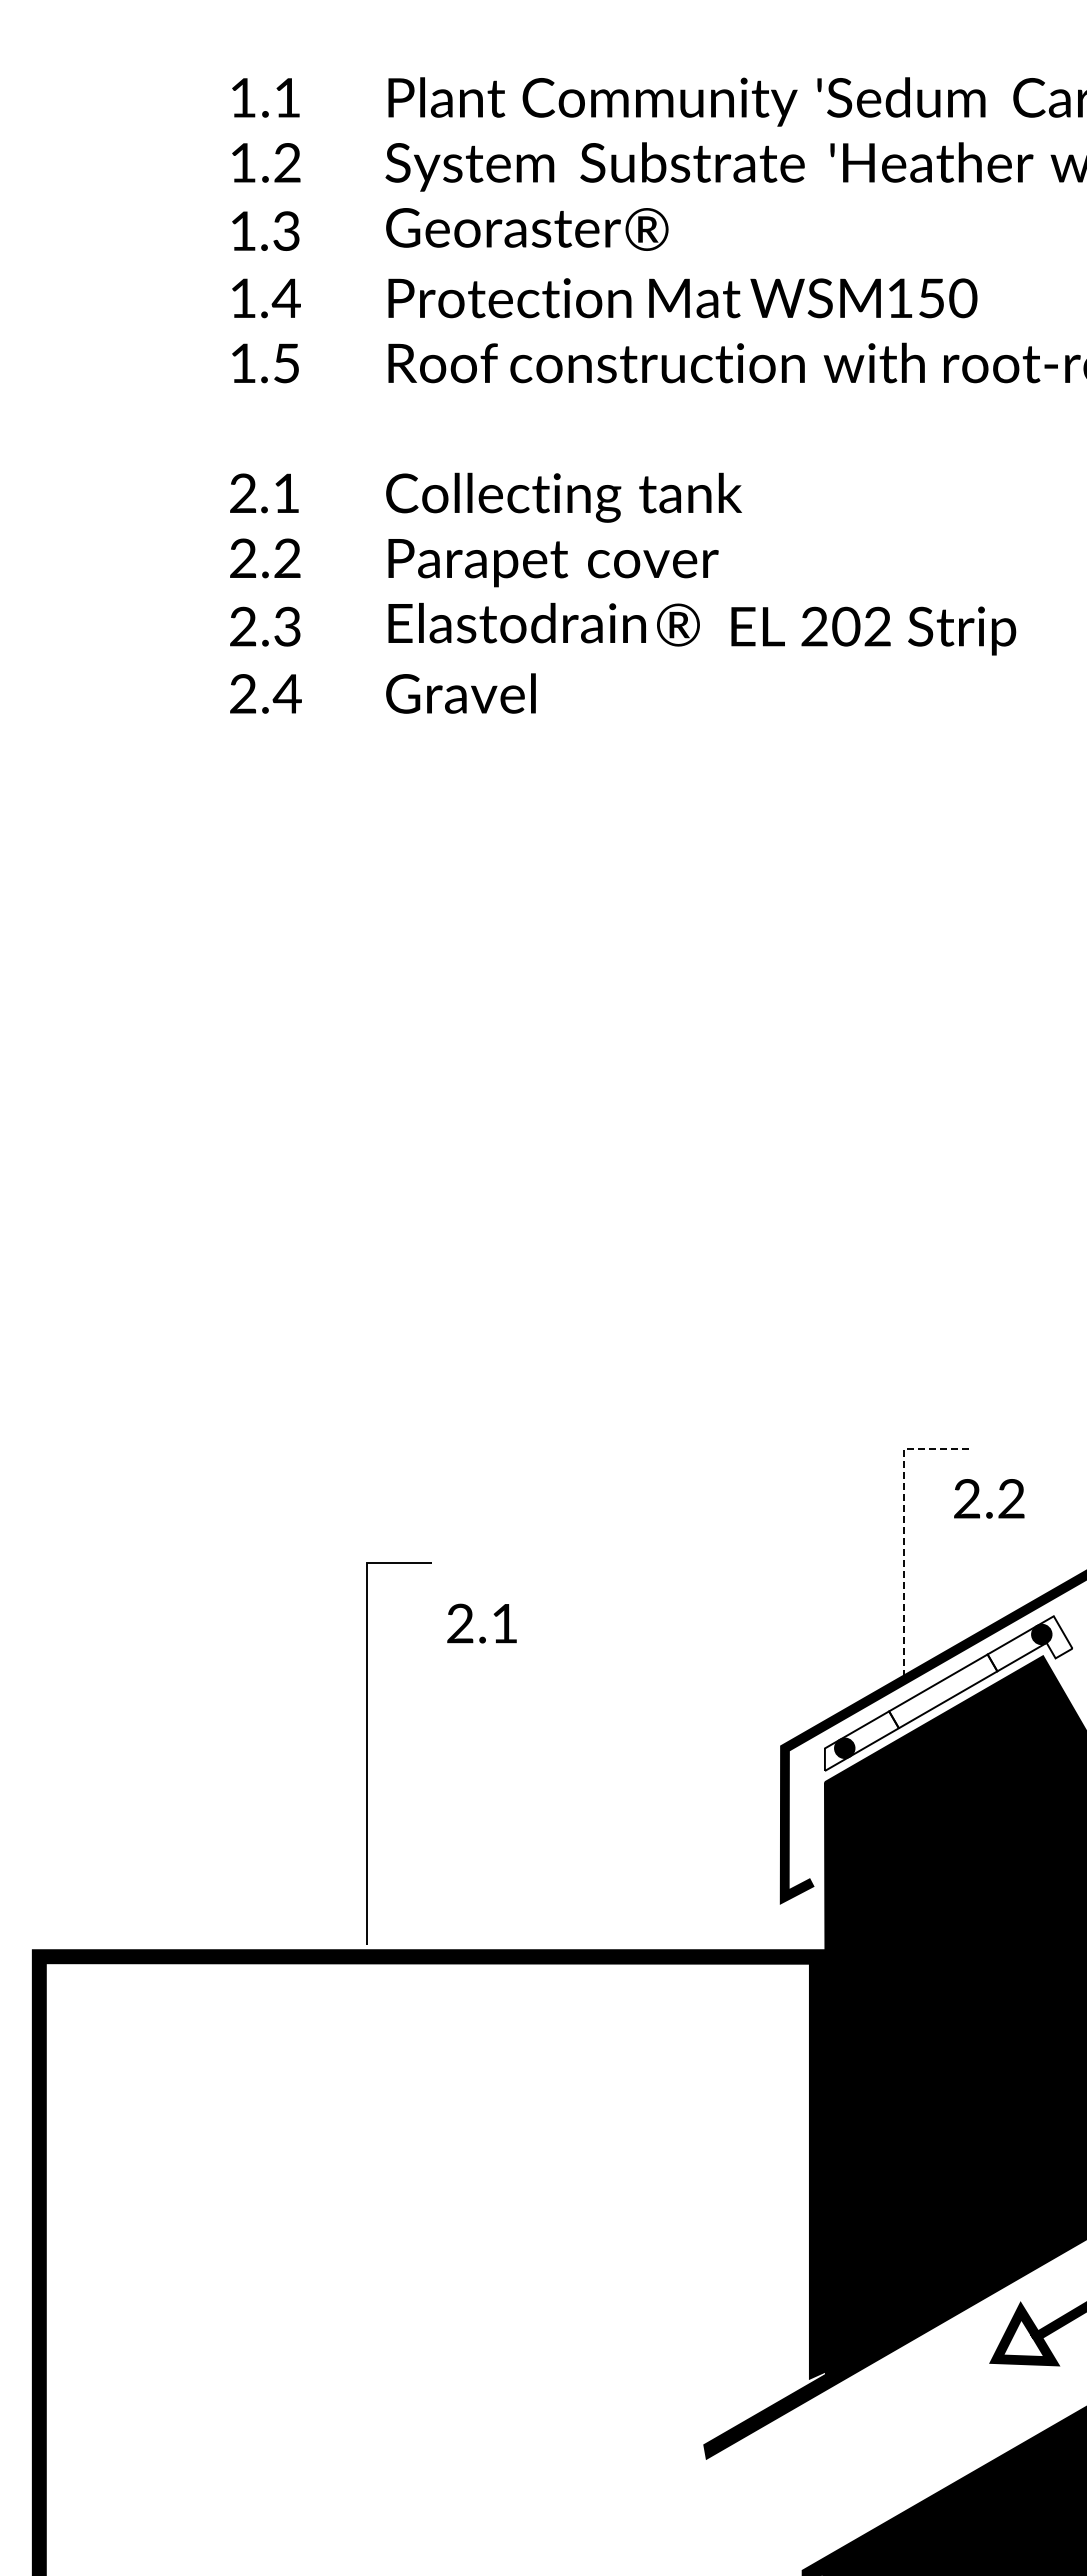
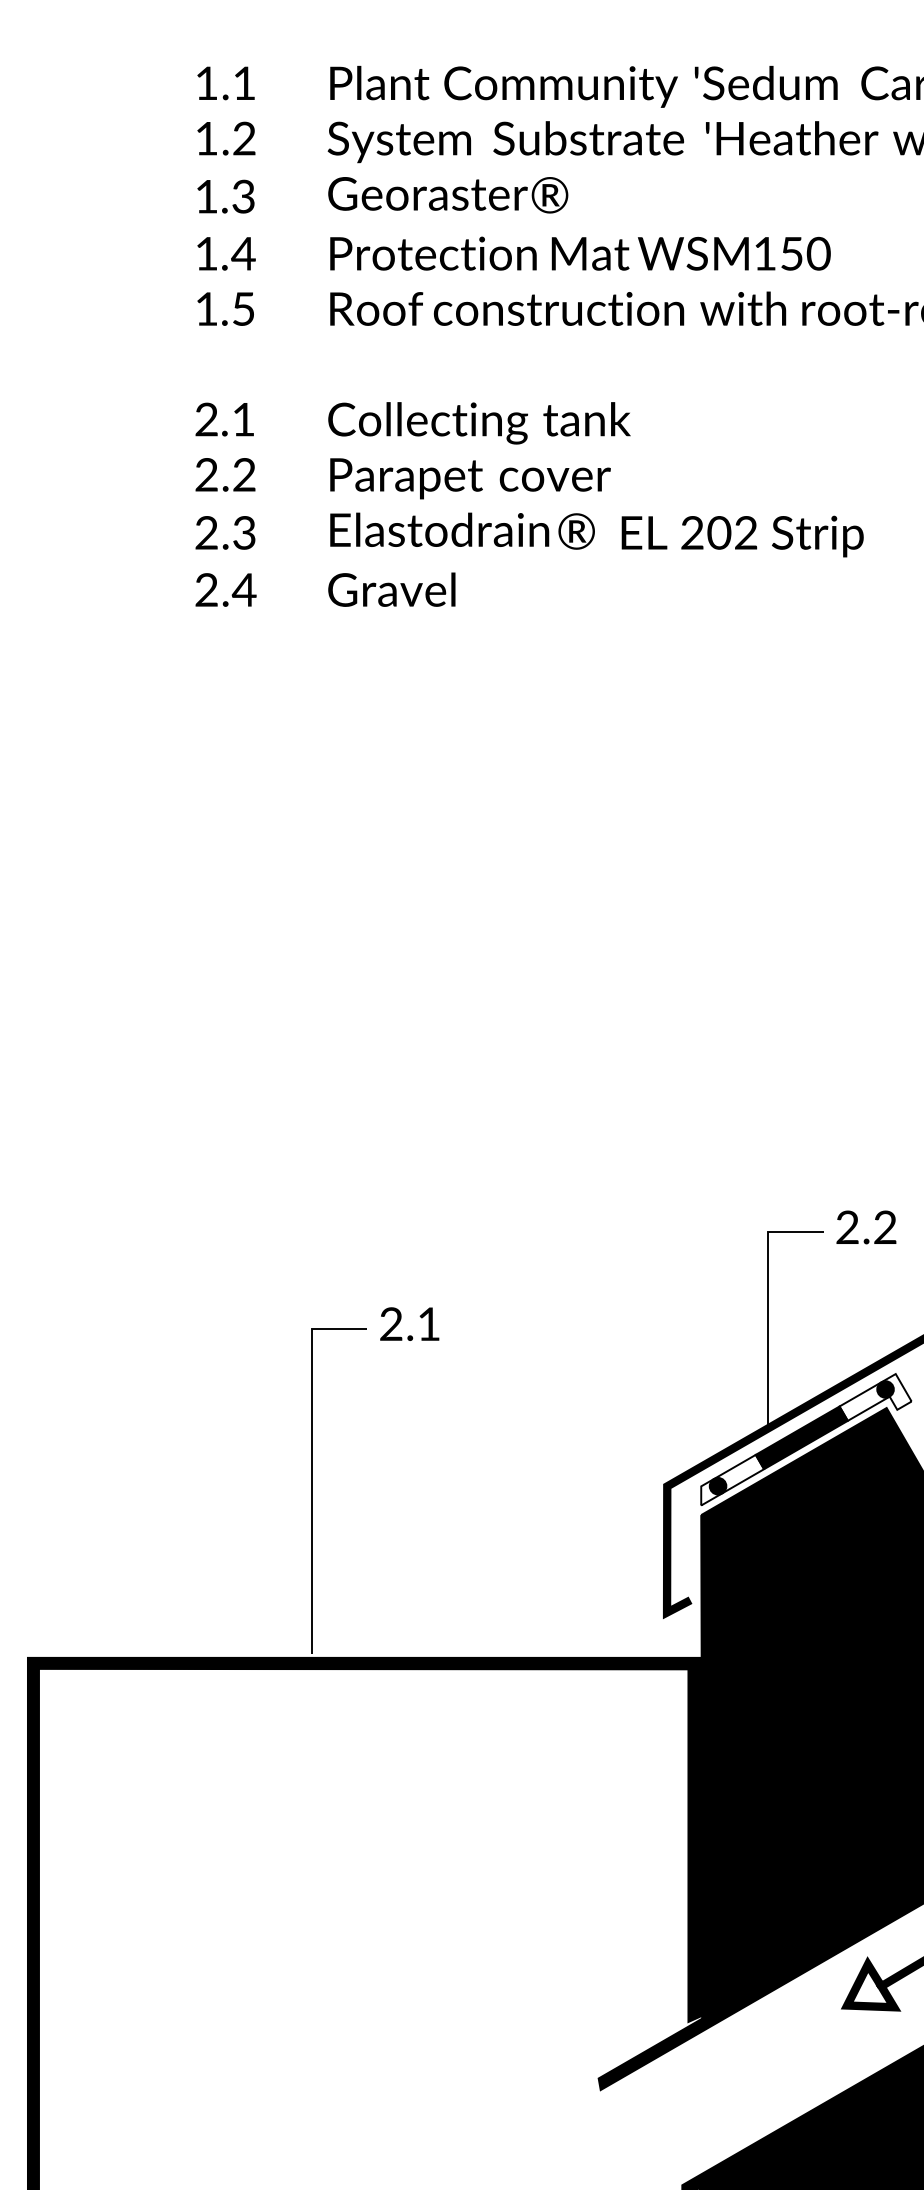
text: (989, 1498) -> (866, 1227), moved
line: (903, 1529) -> (768, 1300), dashed -> solid
text: (481, 1623) -> (409, 1324), moved
fill: (943, 1691) -> (802, 1437), added

